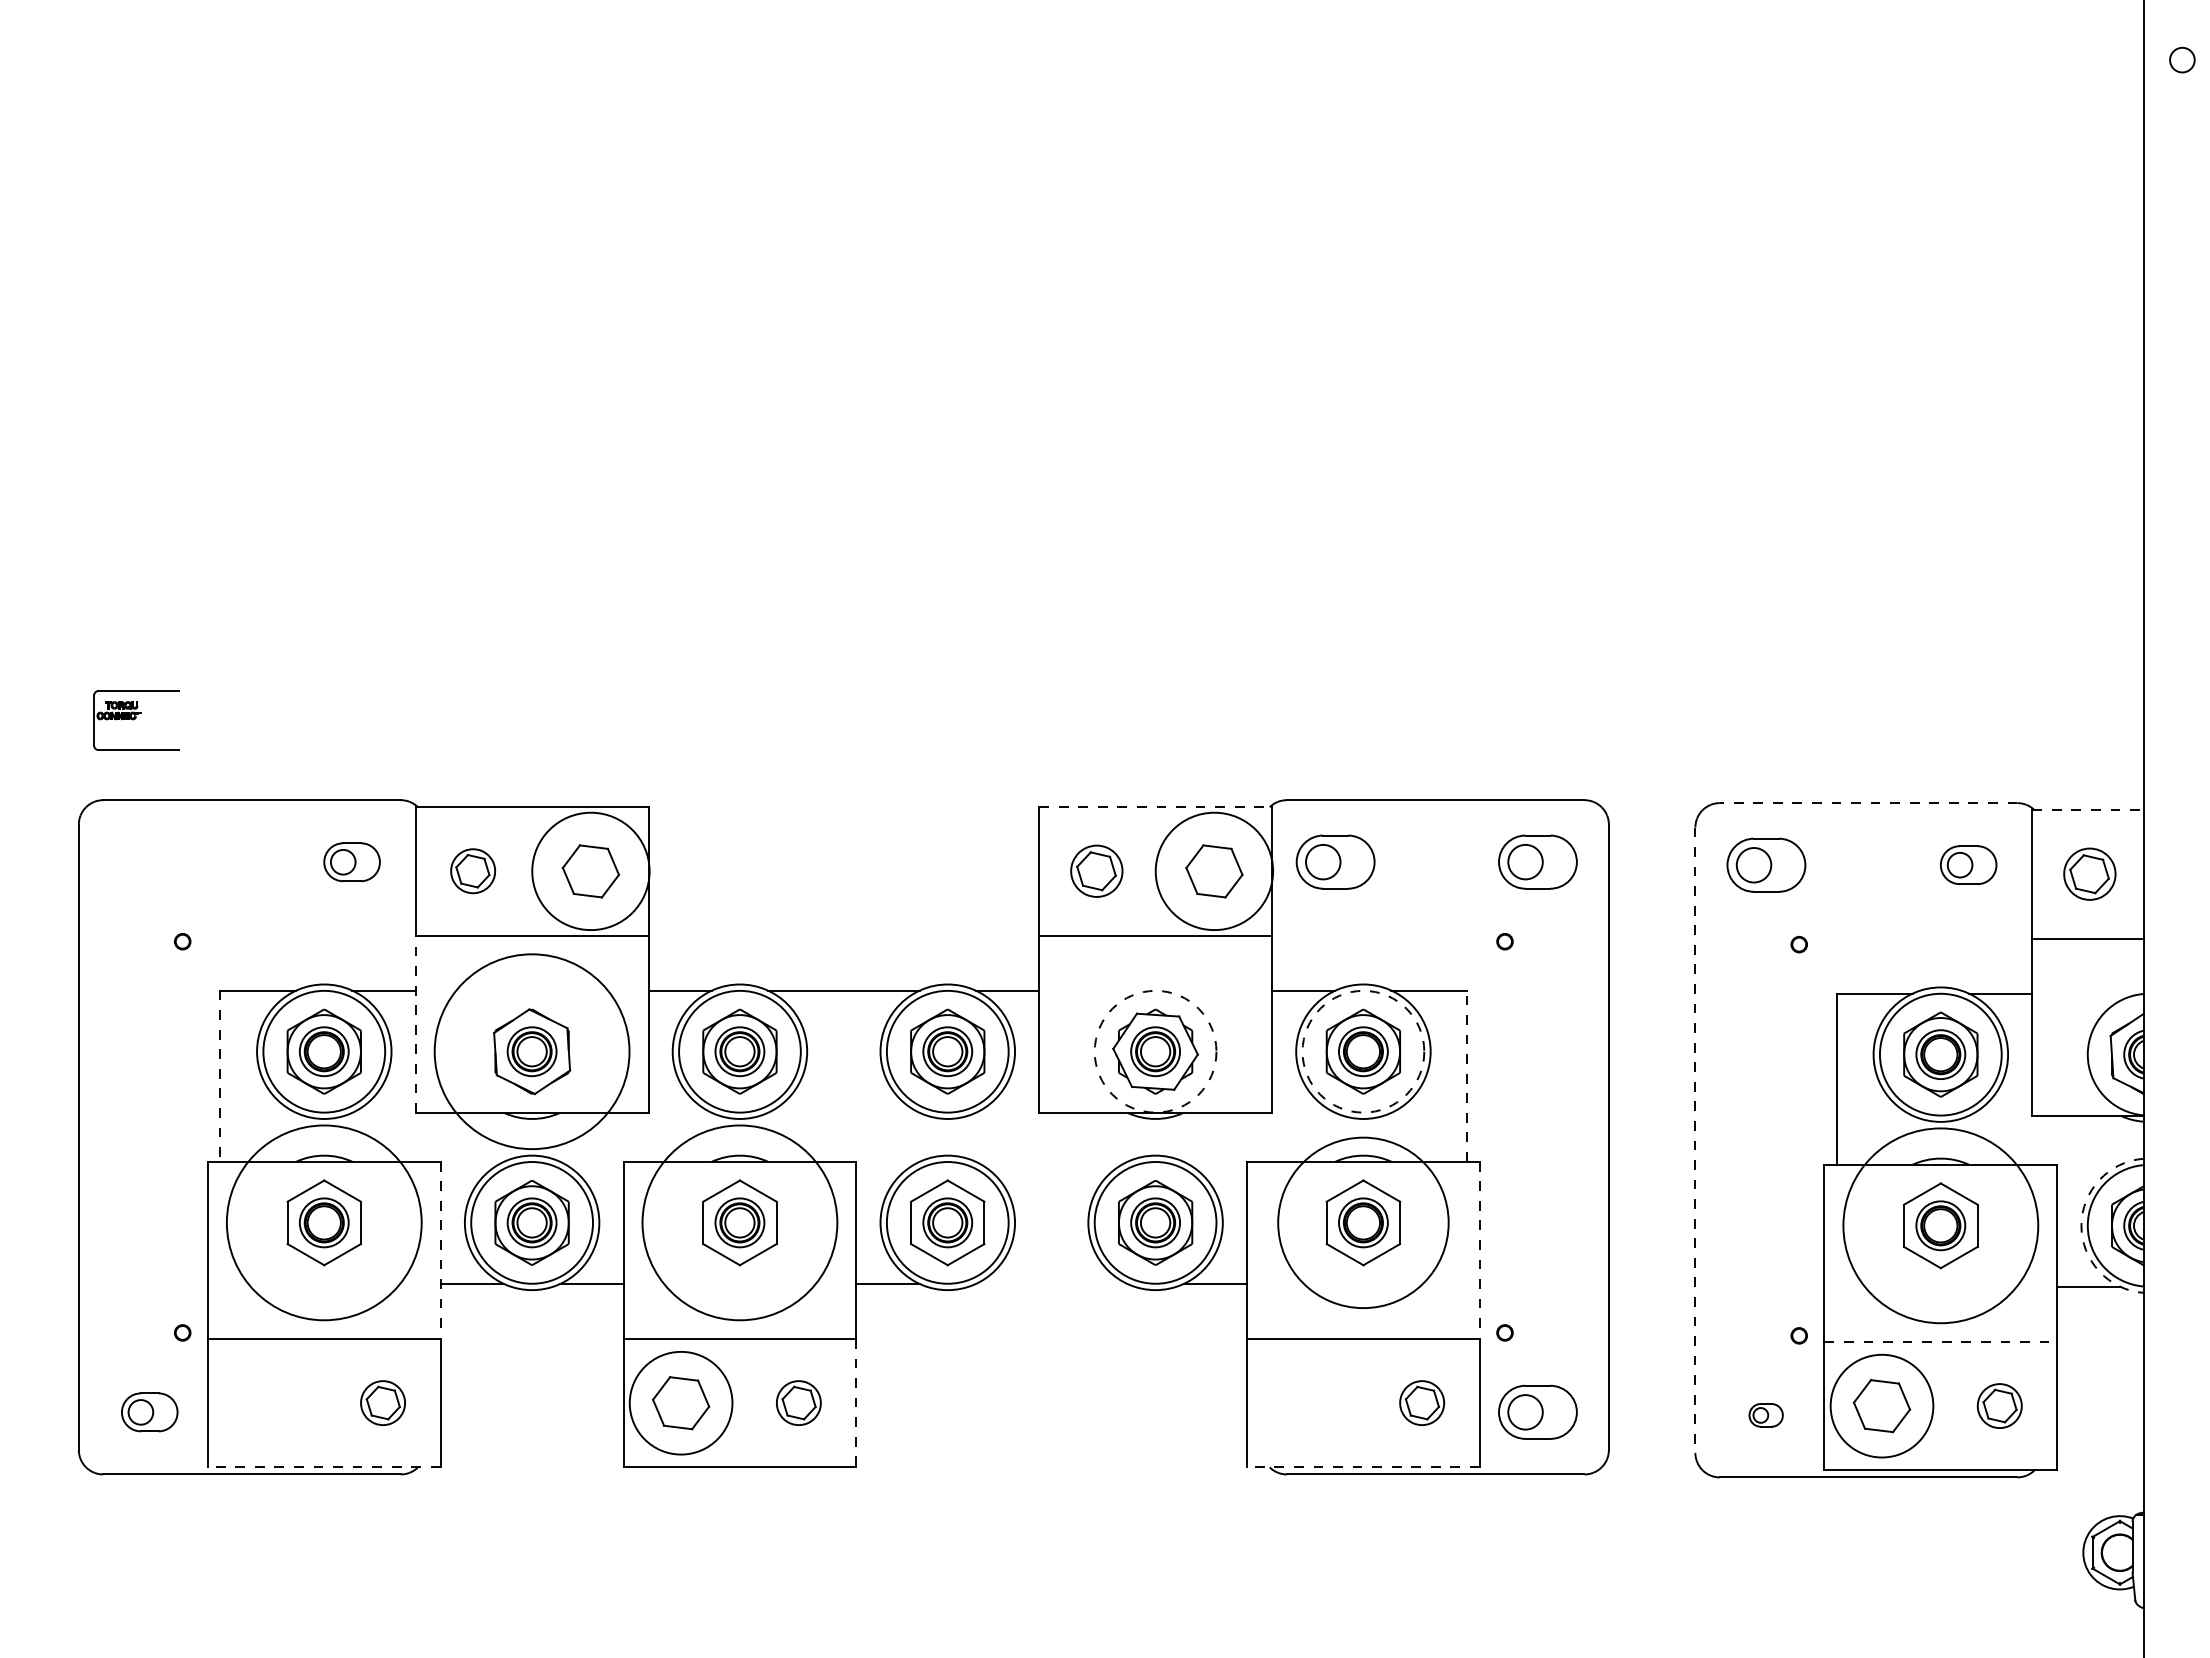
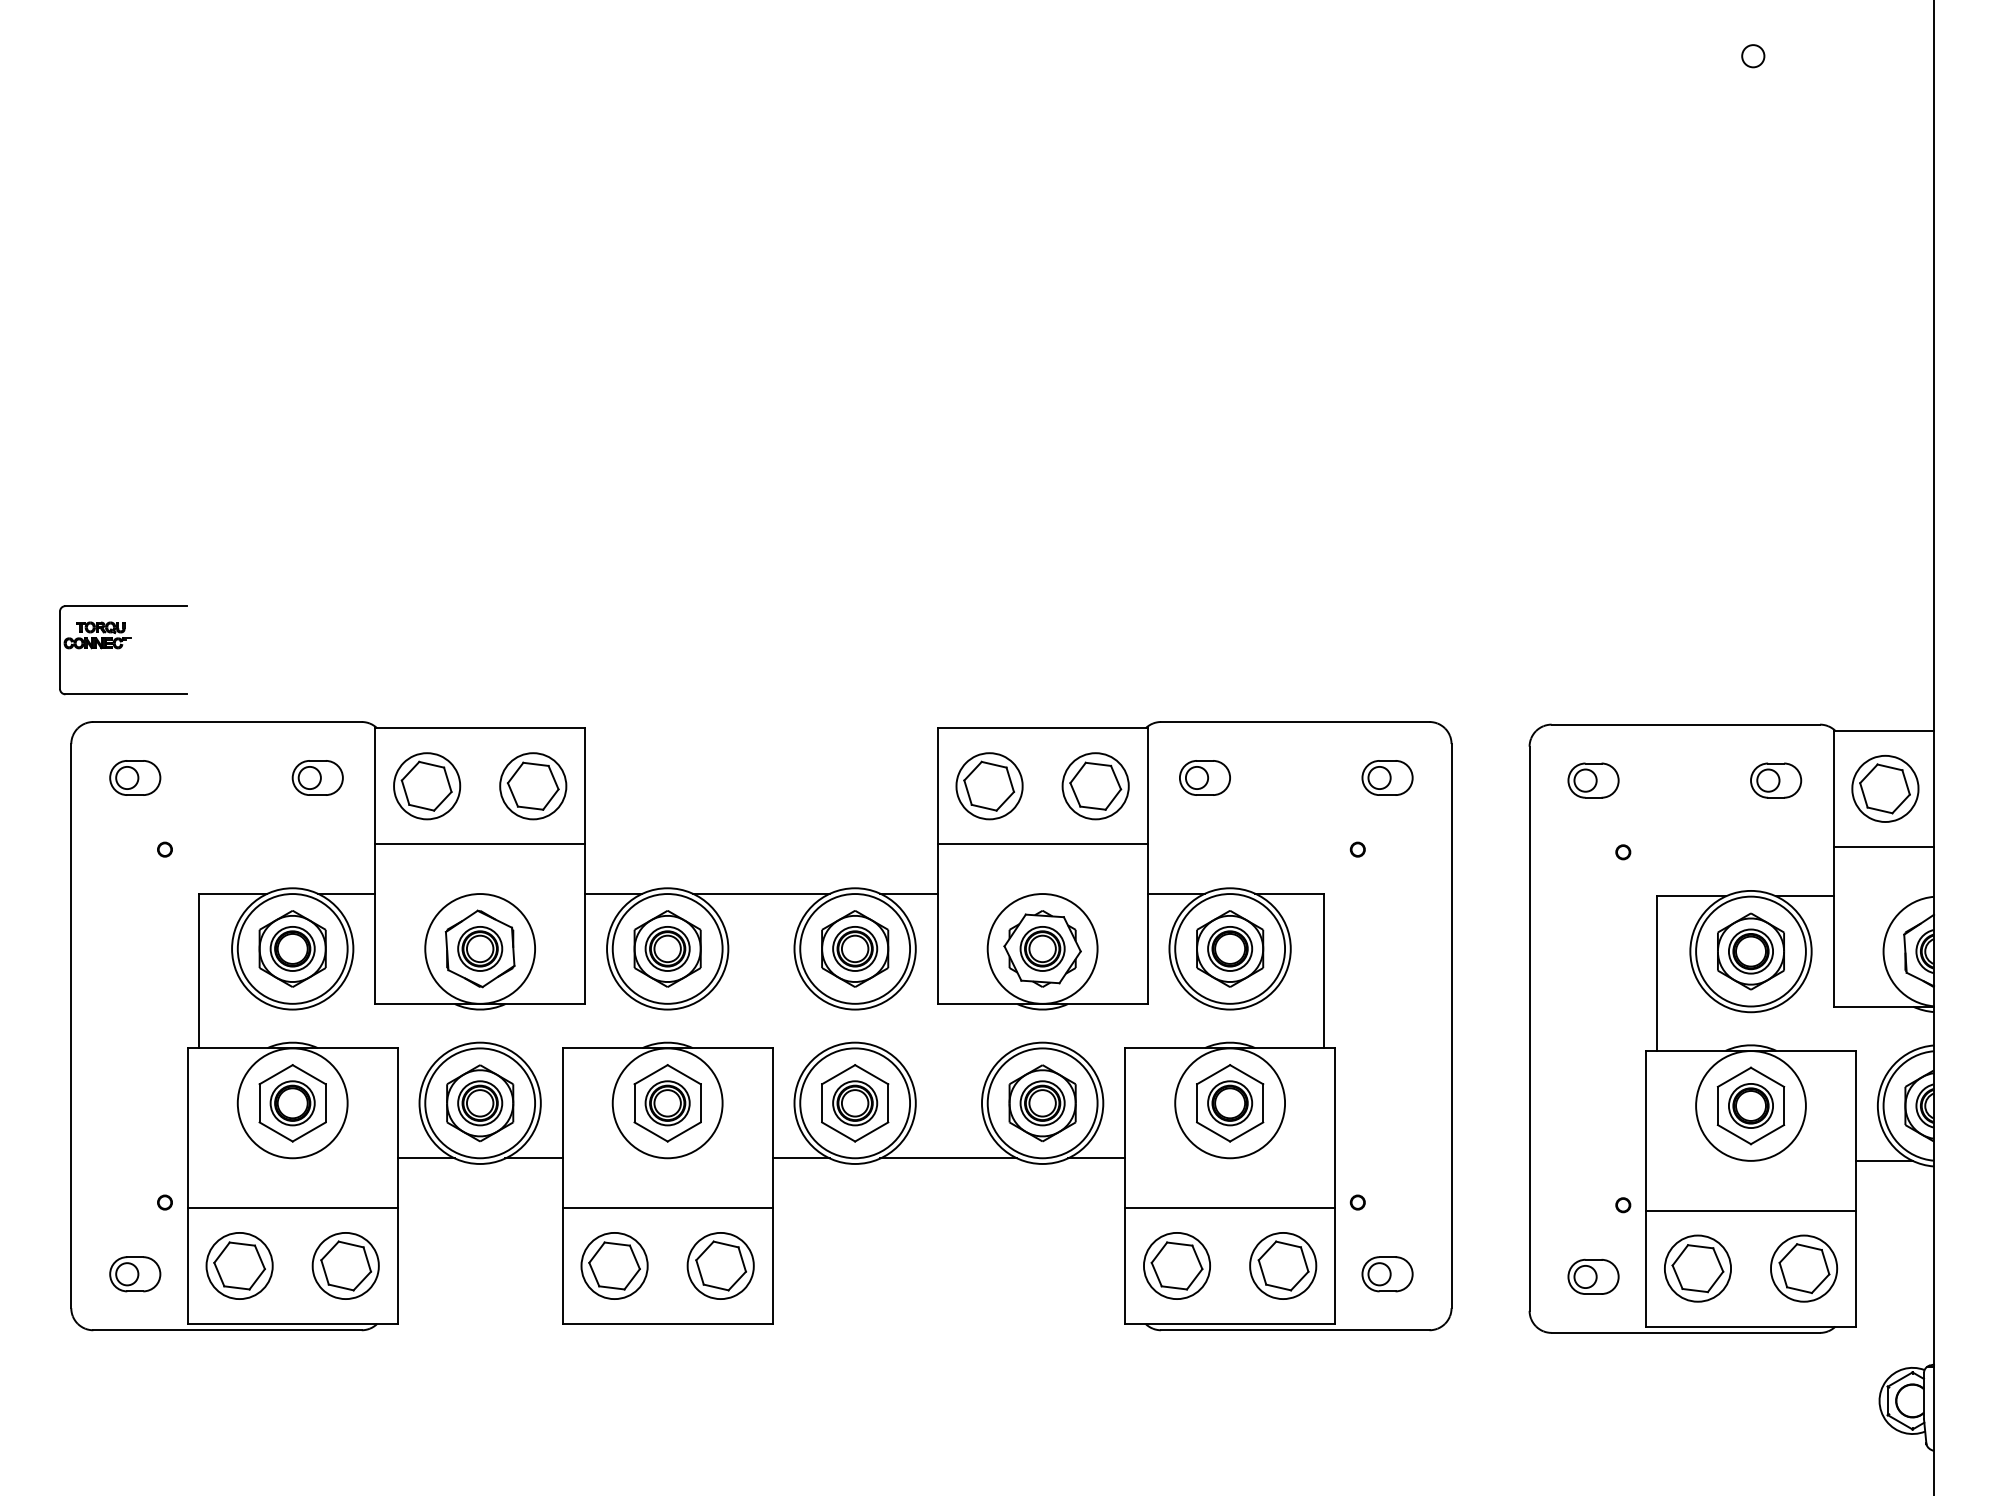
circle: (2182, 59) -> (1753, 55), moved
part: (136, 720) -> (123, 650), size x1.67
line: (1868, 803) -> (1685, 724), dashed -> solid
line: (1156, 807) -> (1043, 728), dashed -> solid
line: (2087, 810) -> (1883, 731), dashed -> solid
part: (149, 862) -> (135, 778), added
part: (1335, 862) -> (1204, 778), size x0.71
part: (1537, 862) -> (1387, 778), size x0.71
part: (1765, 864) -> (1592, 780), size x0.71
part: (472, 870) -> (426, 785), size x1.67
part: (1096, 870) -> (989, 785), size x1.43
circle: (590, 871) -> (532, 786), size x0.62
circle: (1214, 871) -> (1095, 786), size x0.62
part: (2089, 873) -> (1885, 788), size x1.43
line: (415, 1024) -> (375, 924), dashed -> solid
circle: (532, 1051) -> (480, 948), size x0.62
circle: (1155, 1051) -> (1042, 948), dashed -> solid
circle: (1363, 1051) -> (1230, 948), dashed -> solid
line: (220, 1076) -> (199, 971), dashed -> solid
line: (1467, 1076) -> (1324, 971), dashed -> solid
line: (1695, 1140) -> (1529, 1029), dashed -> solid
circle: (324, 1222) -> (292, 1102), size x0.62
circle: (739, 1222) -> (667, 1102), size x0.62
circle: (1363, 1222) -> (1230, 1102), size x0.71
circle: (1940, 1225) -> (1750, 1105), size x0.62
arc: (2081, 1225) -> (1877, 1105), dashed -> solid
line: (440, 1250) -> (397, 1128), dashed -> solid
line: (1479, 1250) -> (1334, 1128), dashed -> solid
line: (1051, 1284) -> (948, 1158), added
line: (1941, 1341) -> (1751, 1210), dashed -> solid
part: (264, 1402) -> (238, 1265), added
part: (382, 1402) -> (345, 1265), size x1.67
circle: (680, 1402) -> (614, 1265), size x0.71
part: (798, 1402) -> (720, 1265), size x1.67
part: (1304, 1402) -> (1176, 1265), added
part: (1421, 1402) -> (1282, 1265), size x1.67
line: (856, 1403) -> (772, 1266), dashed -> solid
circle: (1881, 1405) -> (1697, 1268), size x0.71
part: (1999, 1405) -> (1803, 1268), size x1.67
part: (1537, 1412) -> (1387, 1274), size x0.71
part: (1765, 1415) -> (1592, 1277), size x1.67
line: (323, 1467) -> (292, 1323), dashed -> solid
line: (1362, 1467) -> (1229, 1323), dashed -> solid

